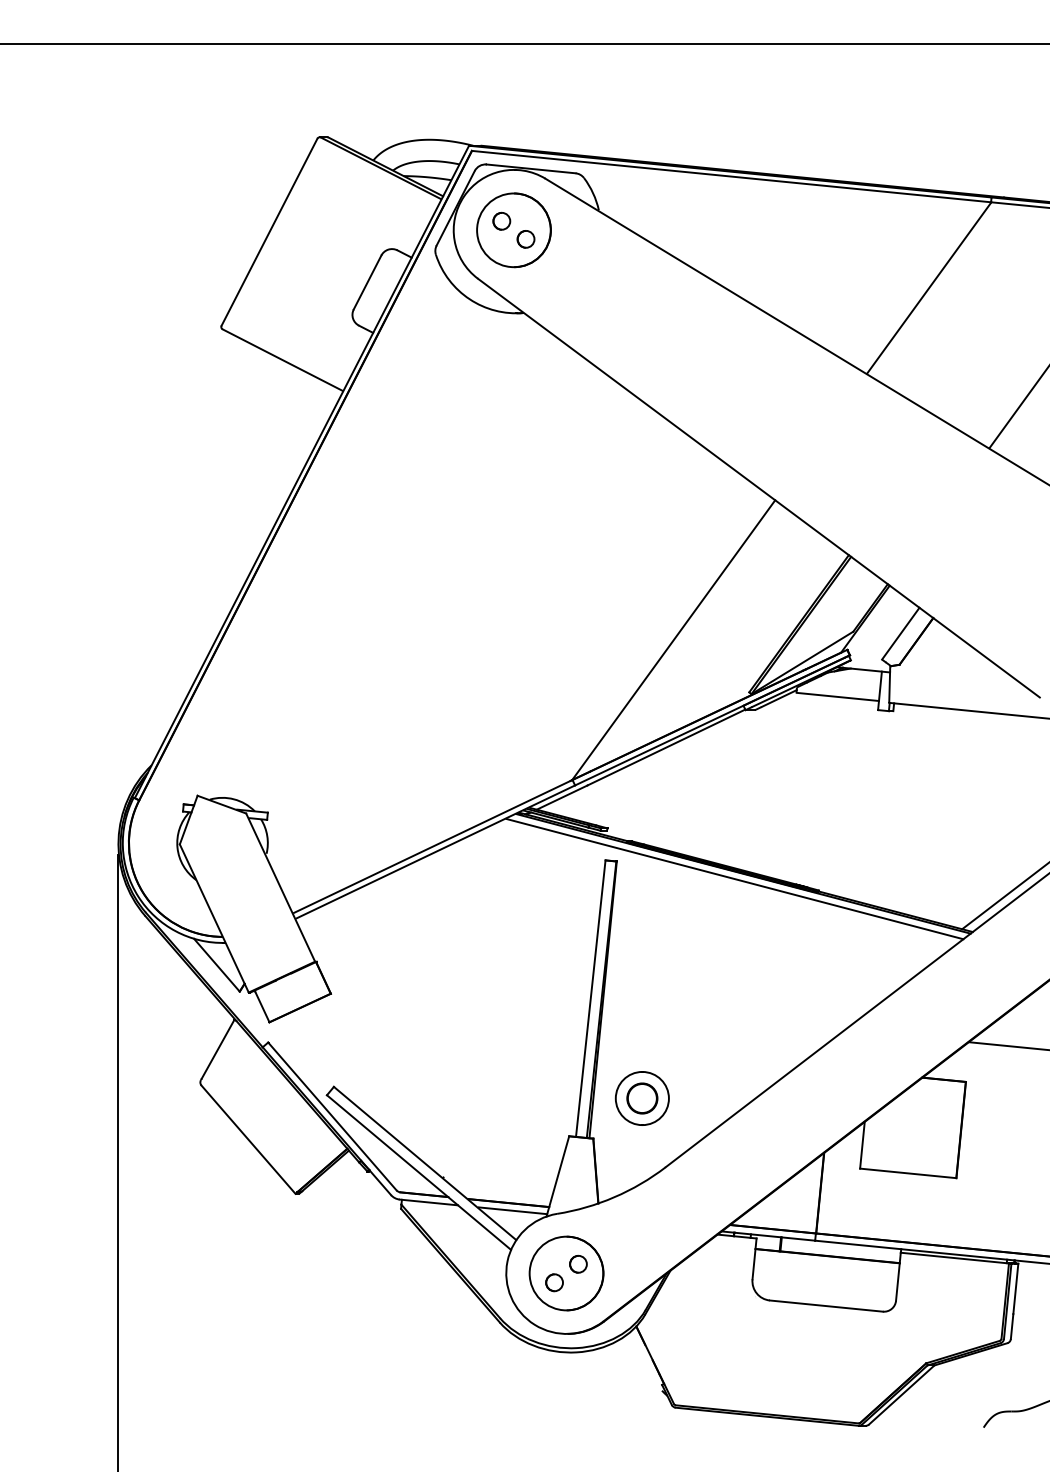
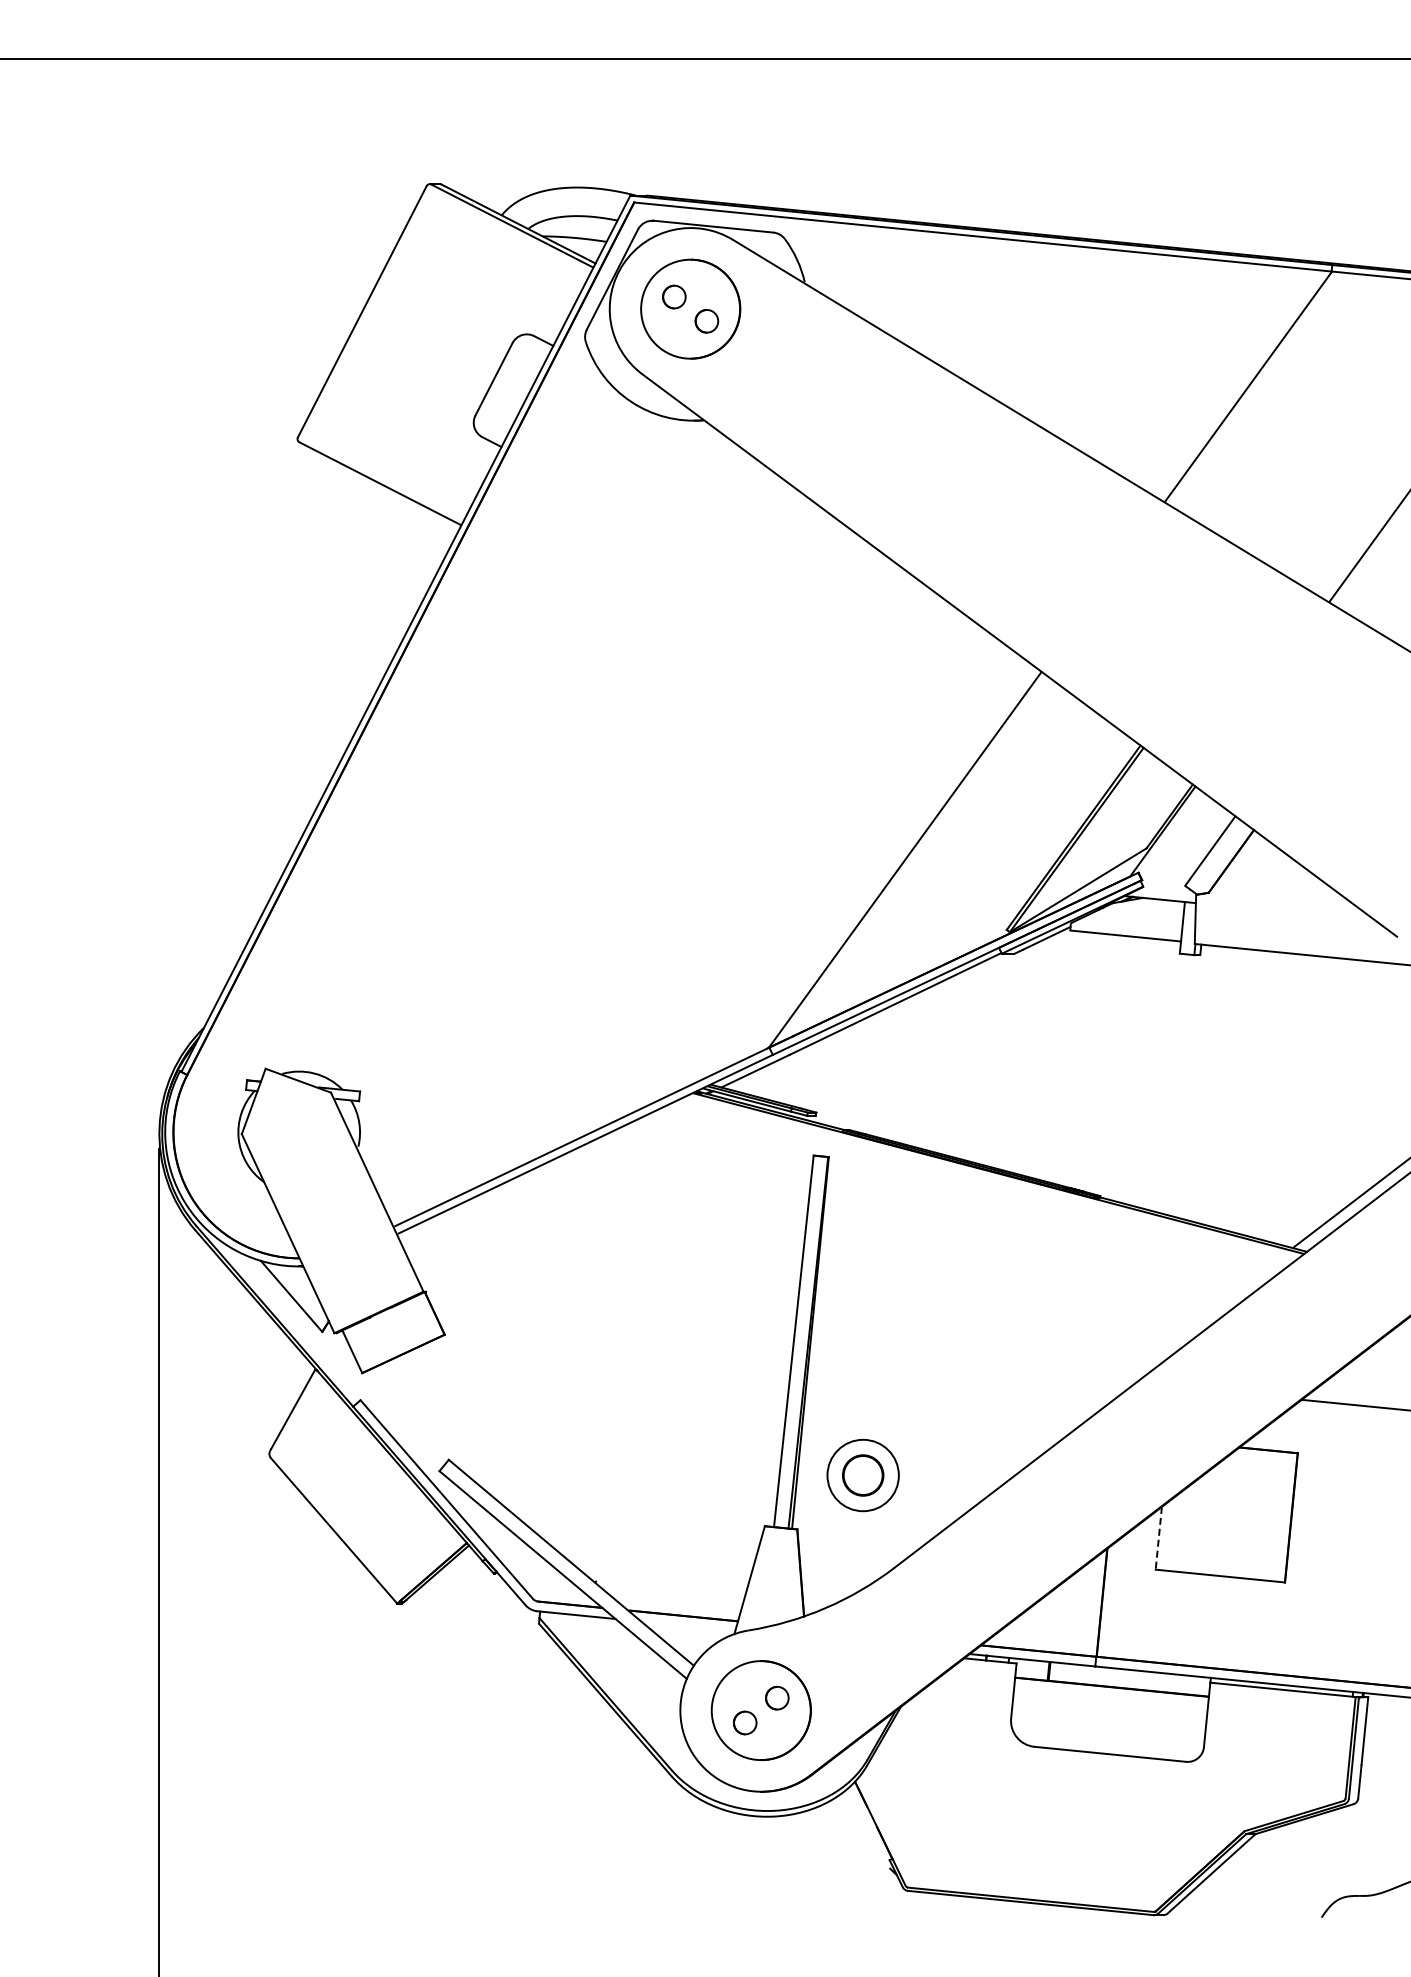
line: (734, 878) -> (987, 1180), removed
line: (862, 1145) -> (1158, 1538), solid -> dashed
line: (513, 1210) -> (689, 1625), removed

